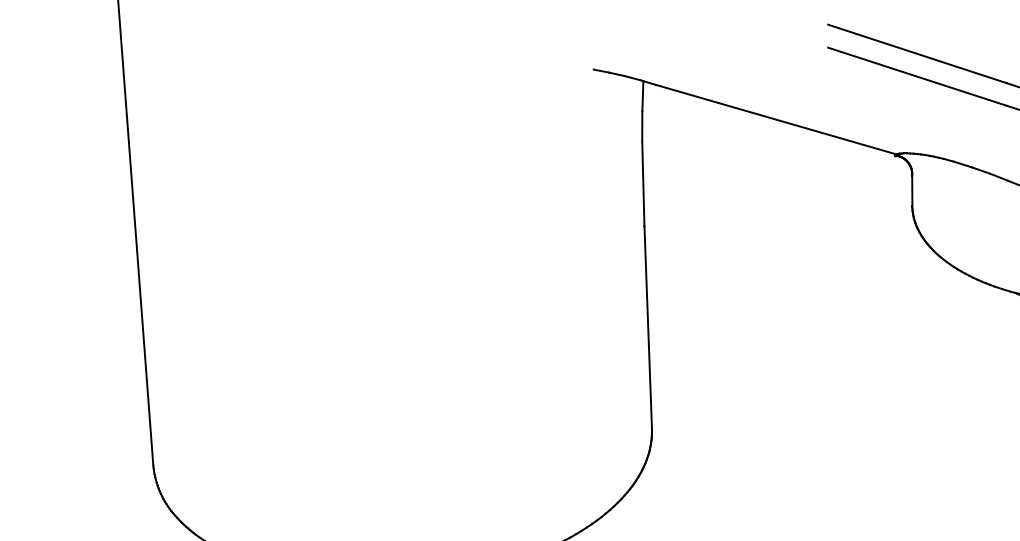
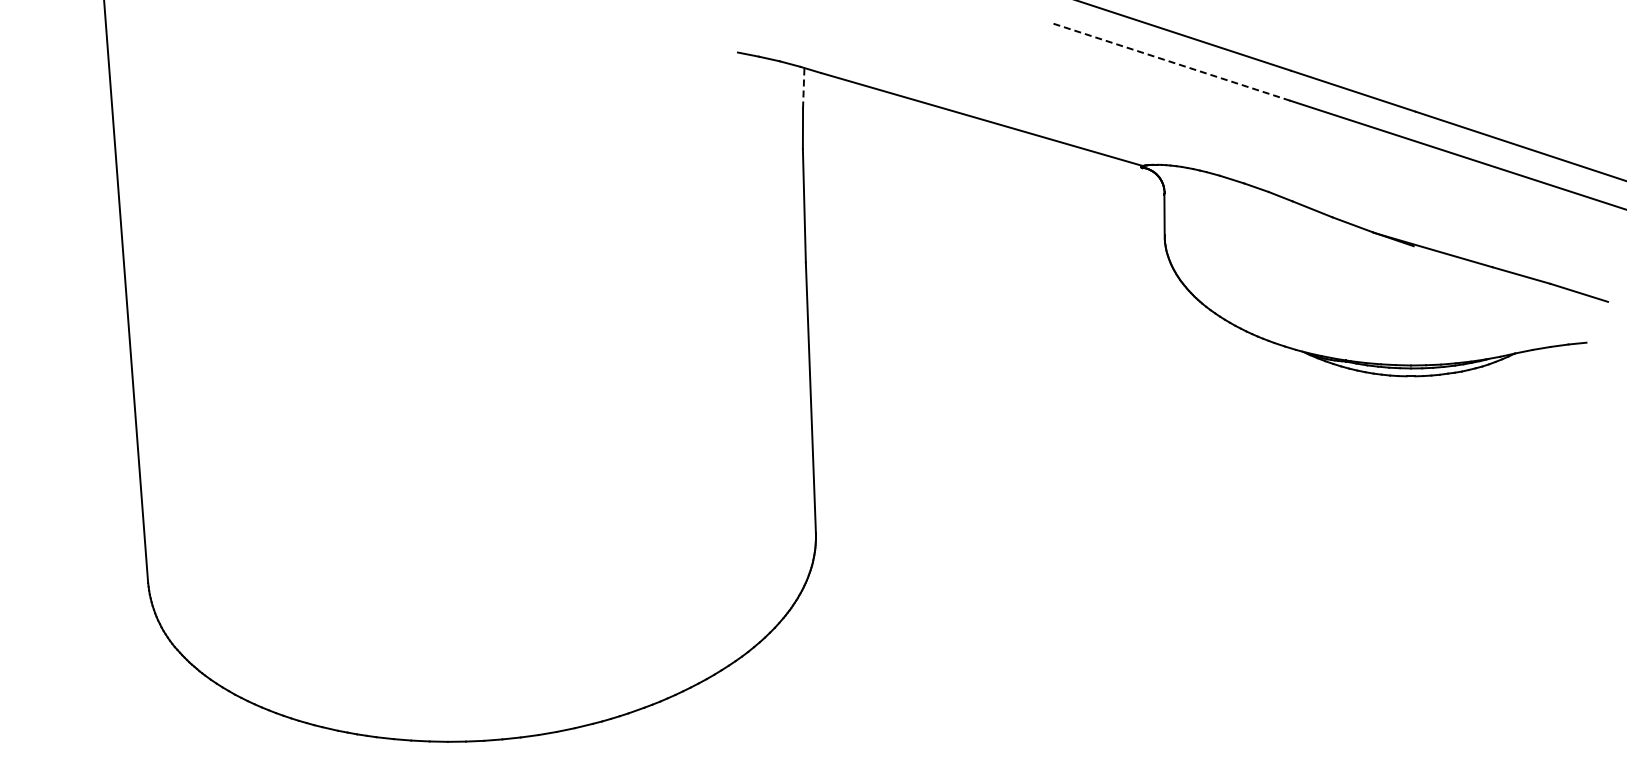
line: (916, 76) -> (1170, 61), solid -> dashed
line: (642, 95) -> (803, 87), solid -> dashed

